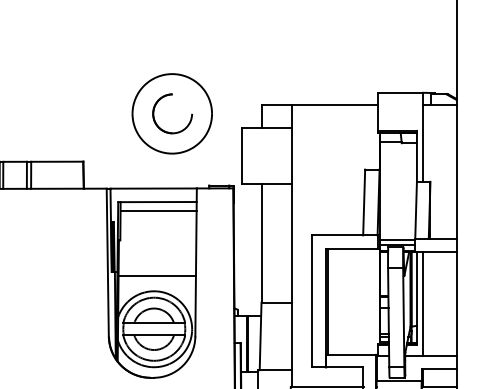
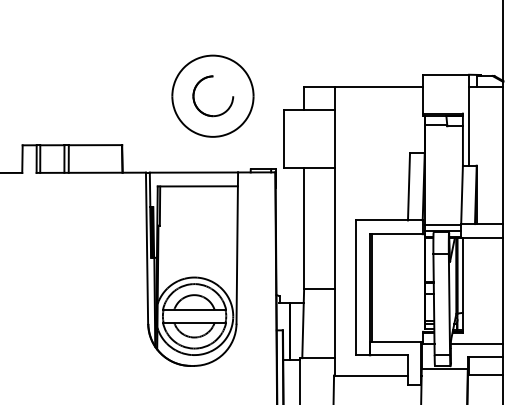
line: (158, 211) -> (198, 195), removed
line: (157, 275) -> (197, 261), removed
line: (423, 303) -> (469, 290), removed

